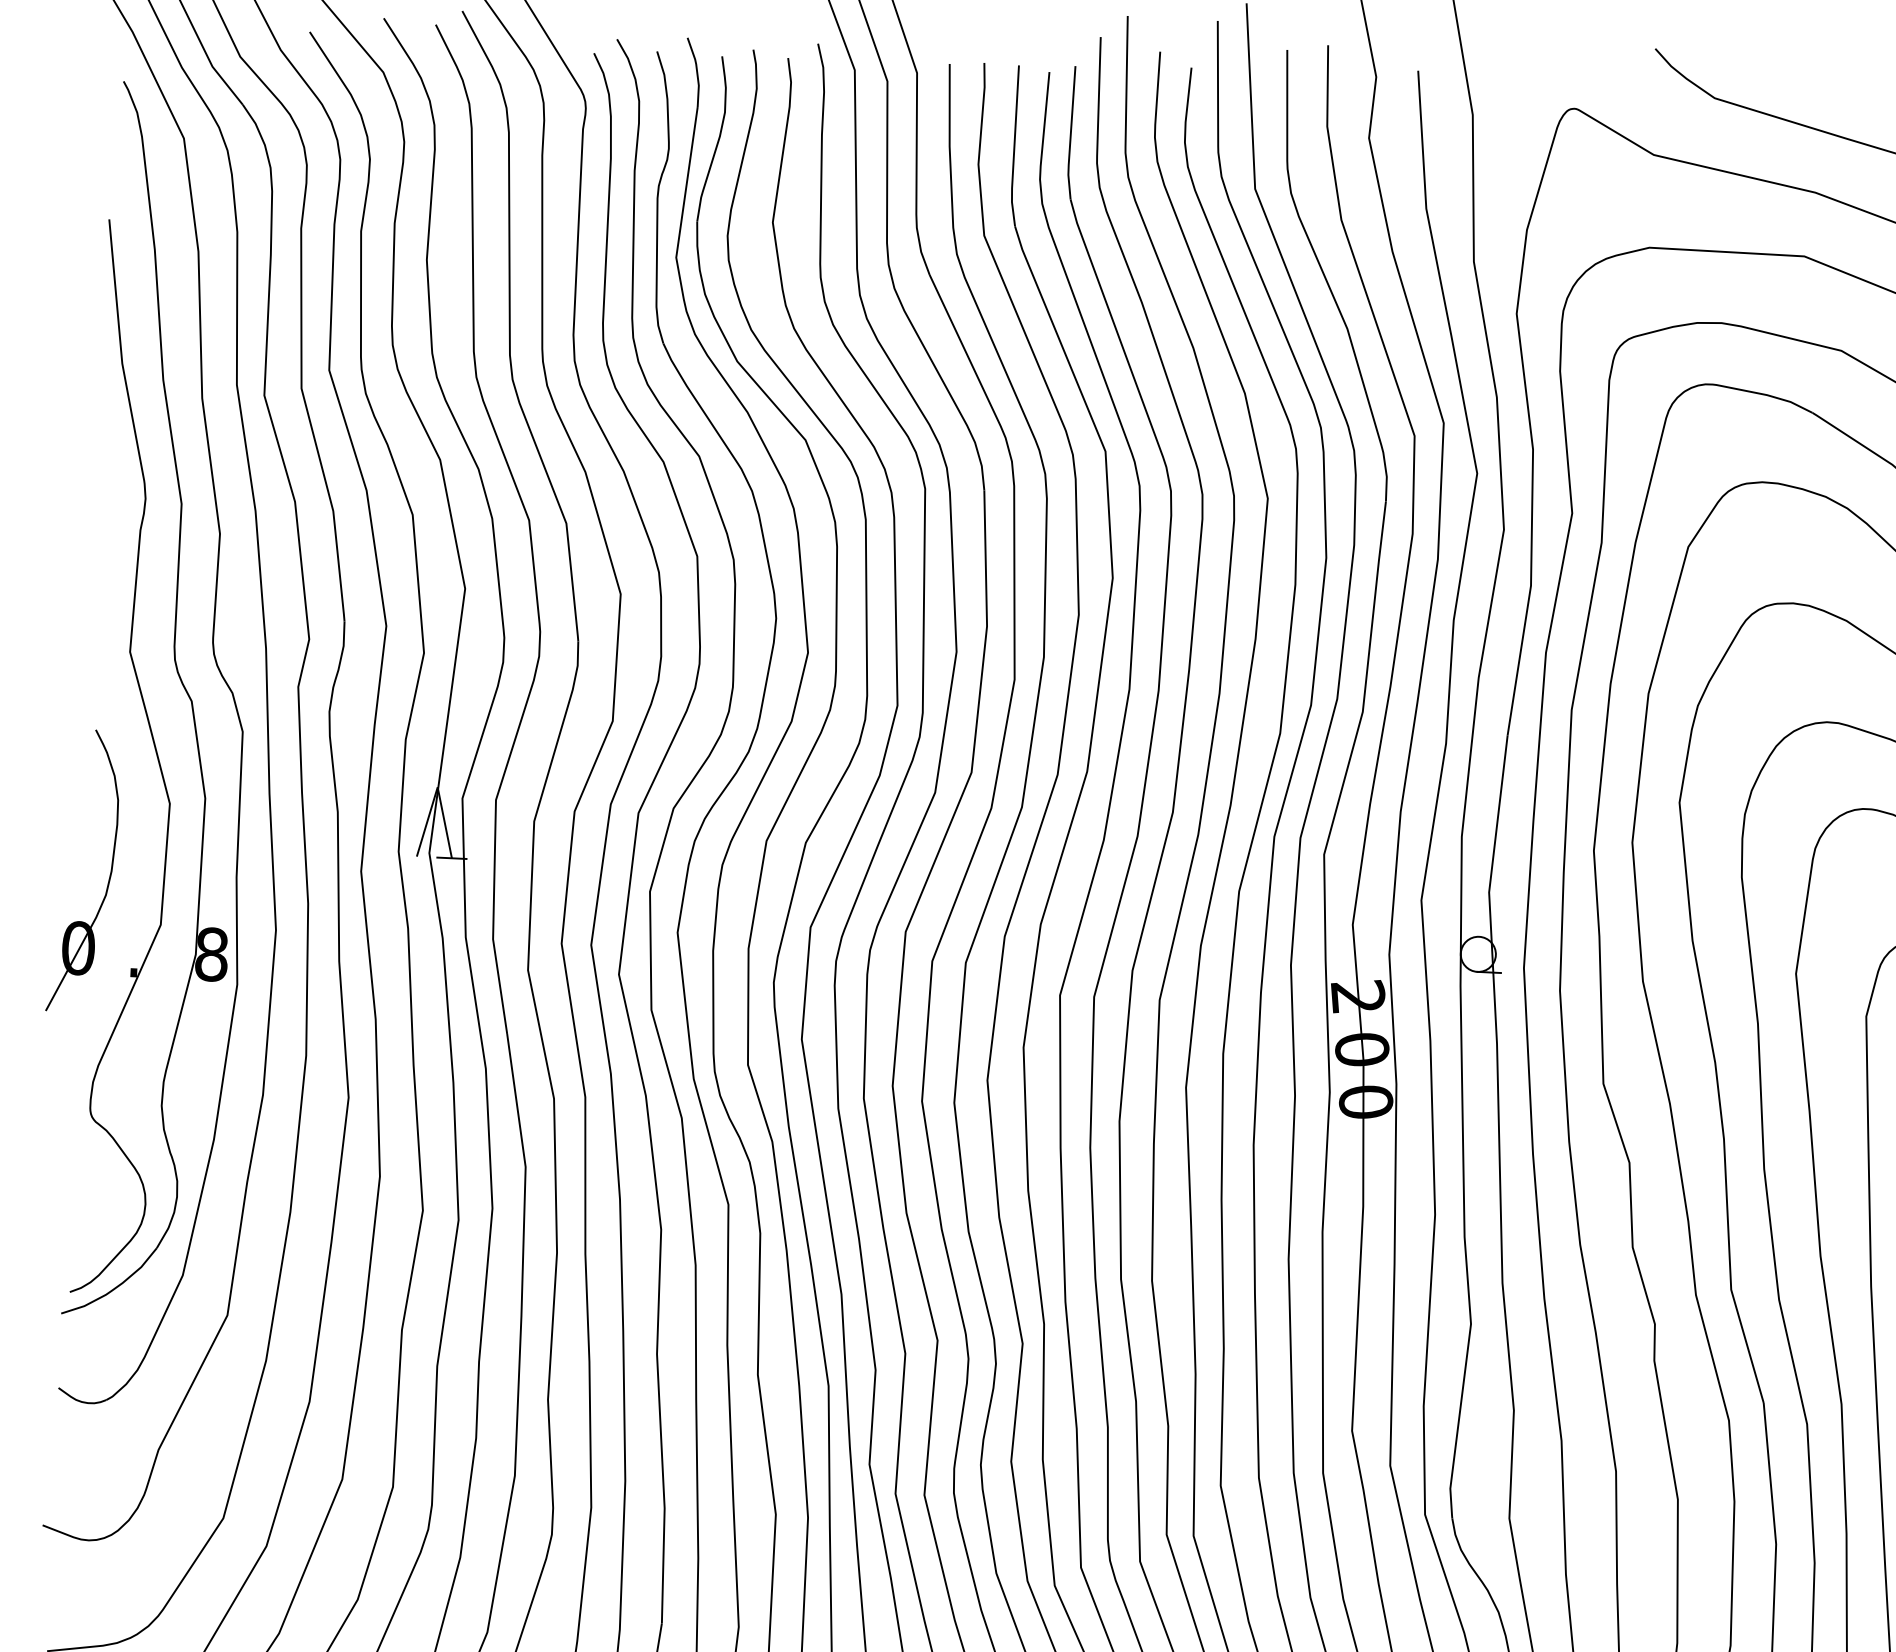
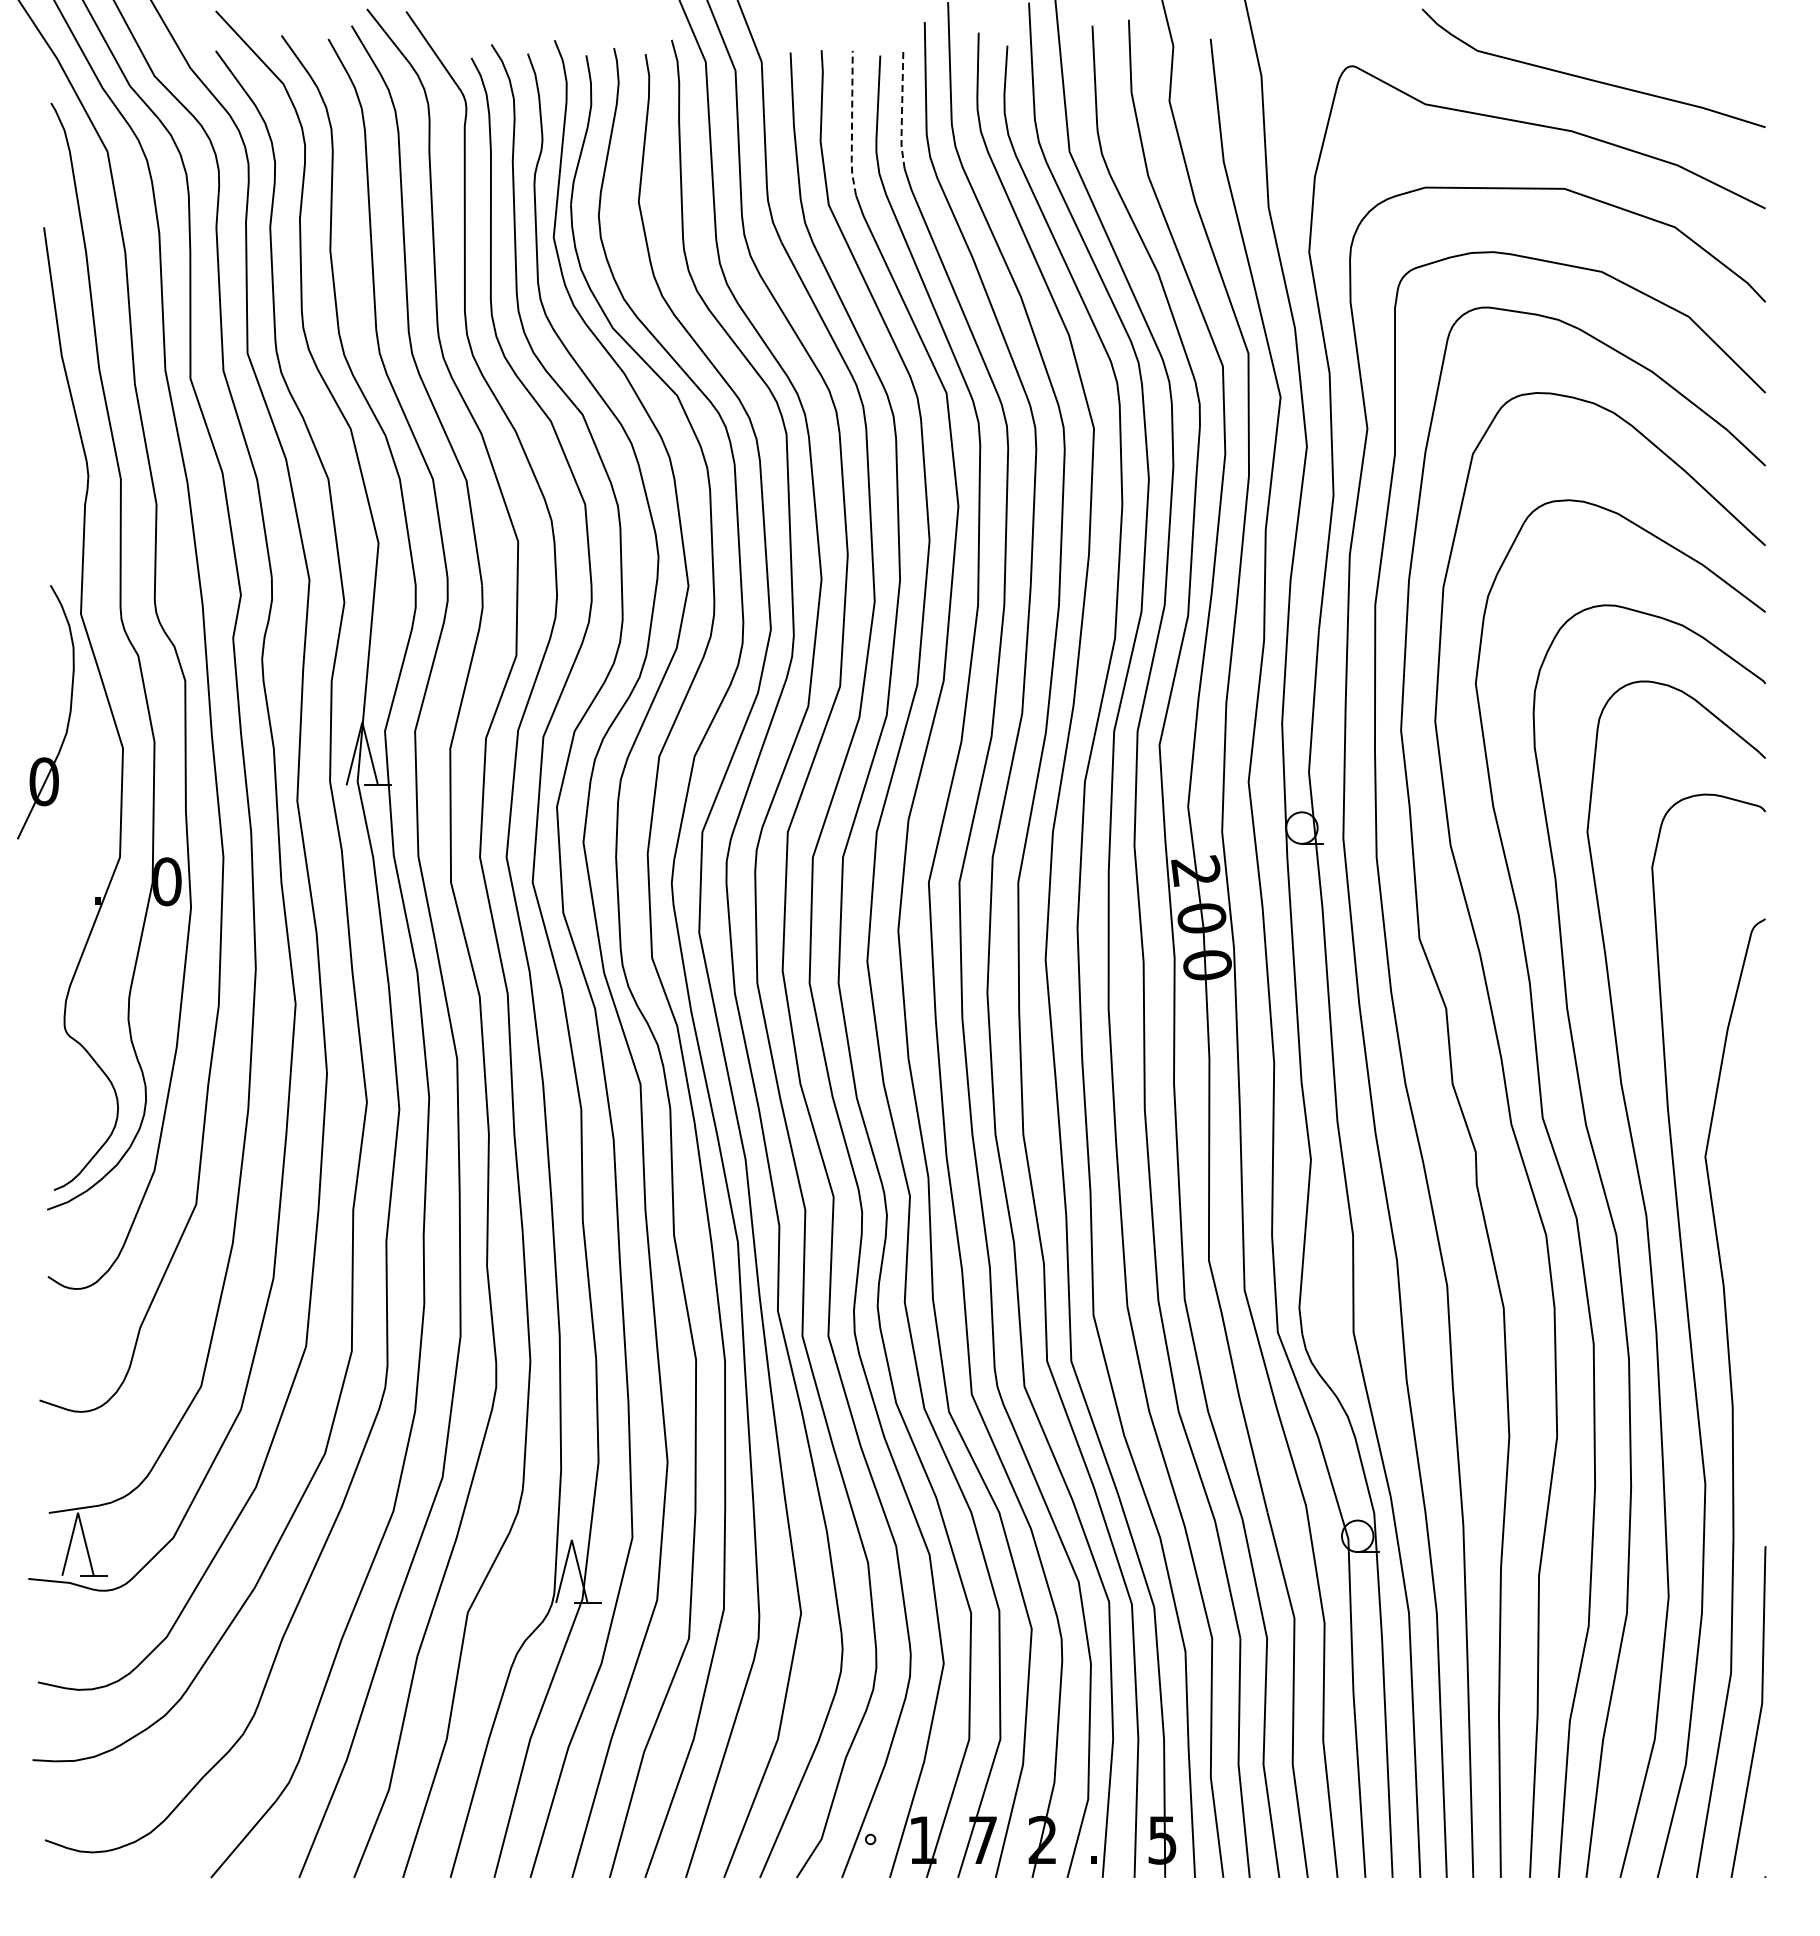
line: (1071, 135) -> (902, 111), solid -> dashed
line: (1014, 147) -> (852, 124), solid -> dashed
part: (108, 876) -> (68, 716), moved
text: (211, 954) -> (166, 881), 8 -> 0

